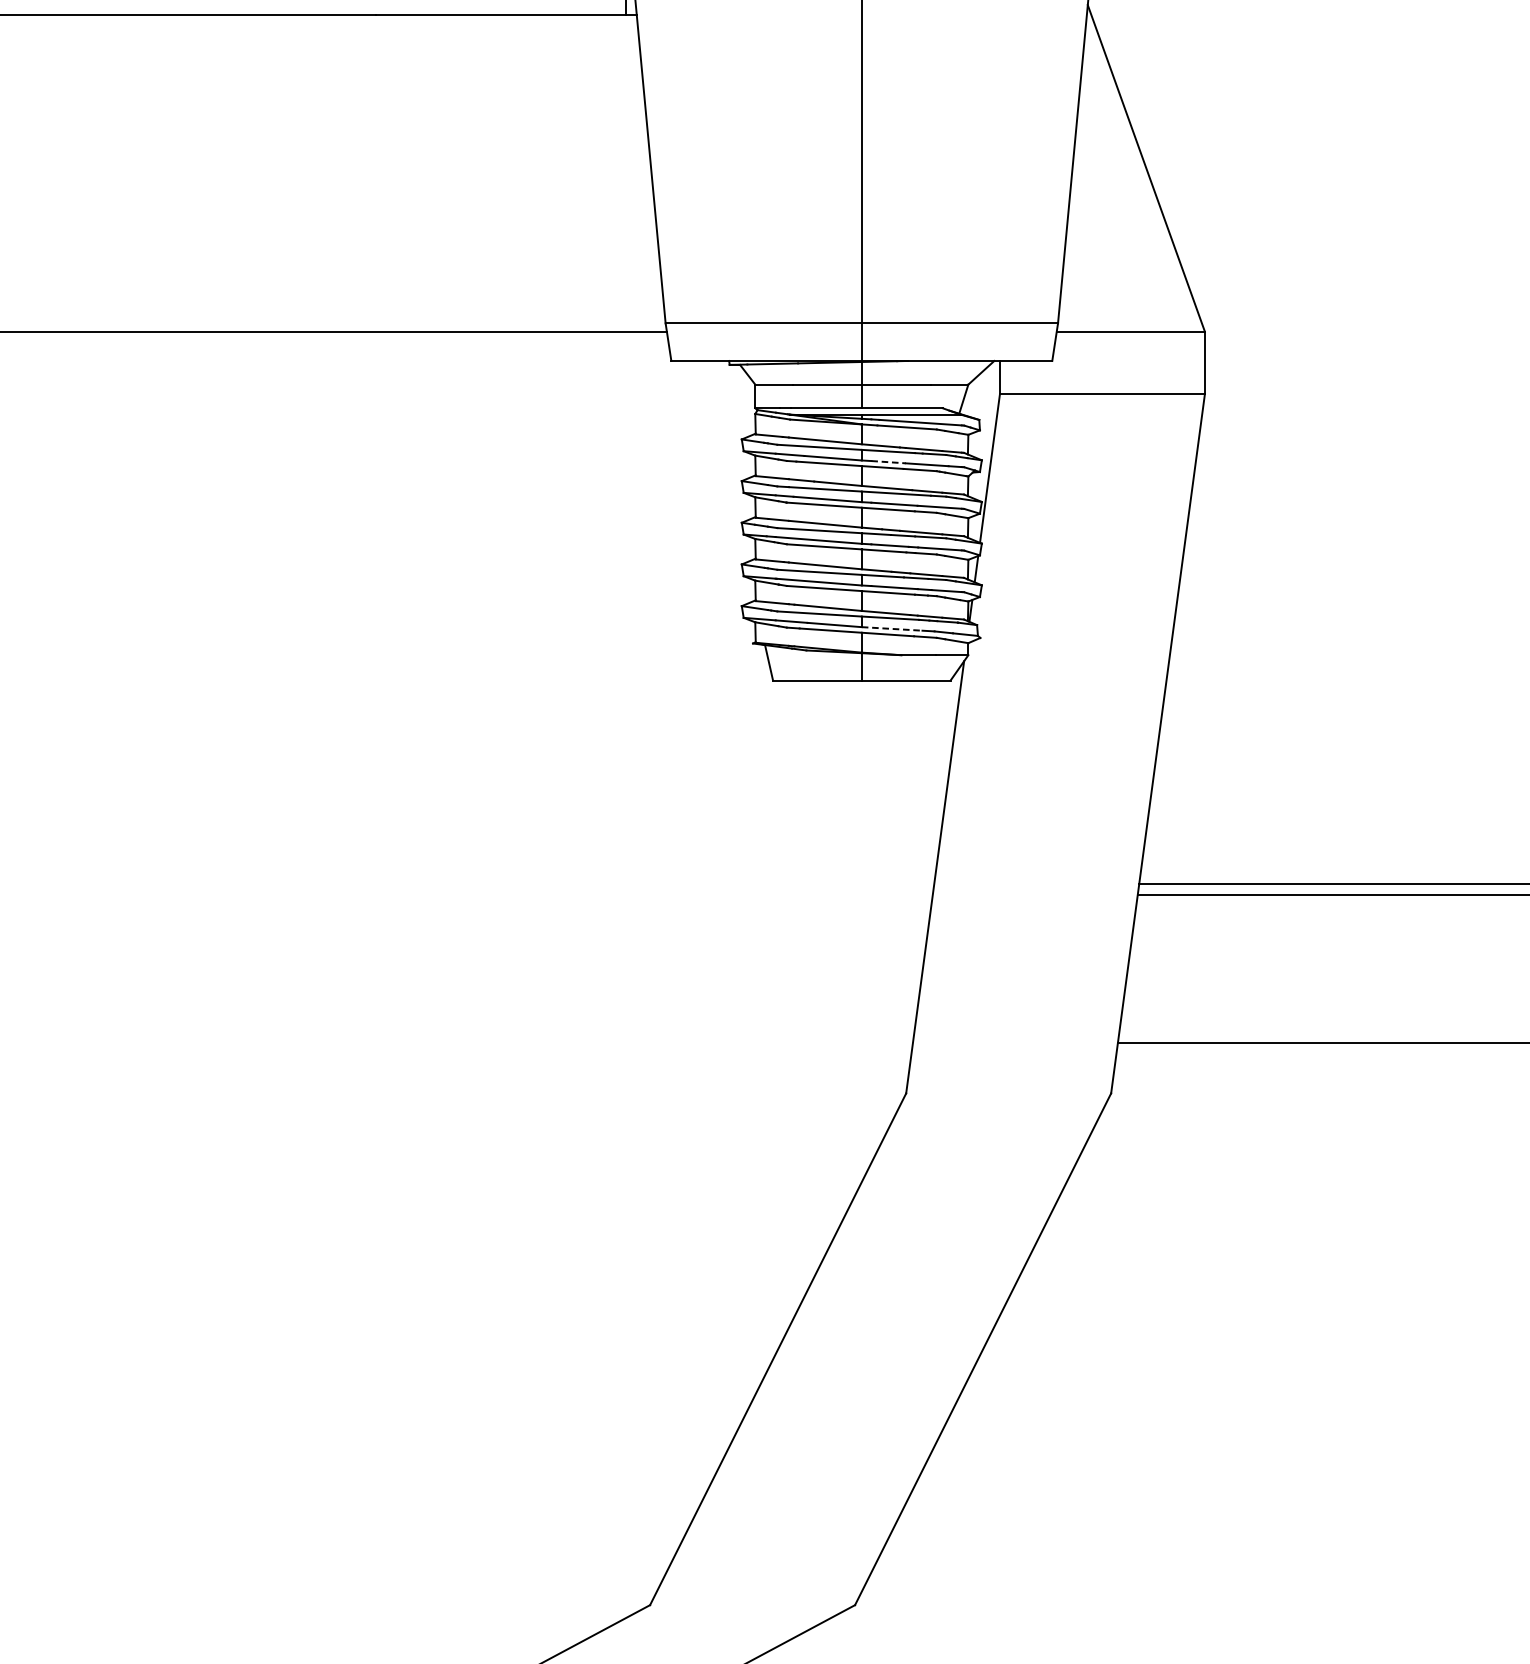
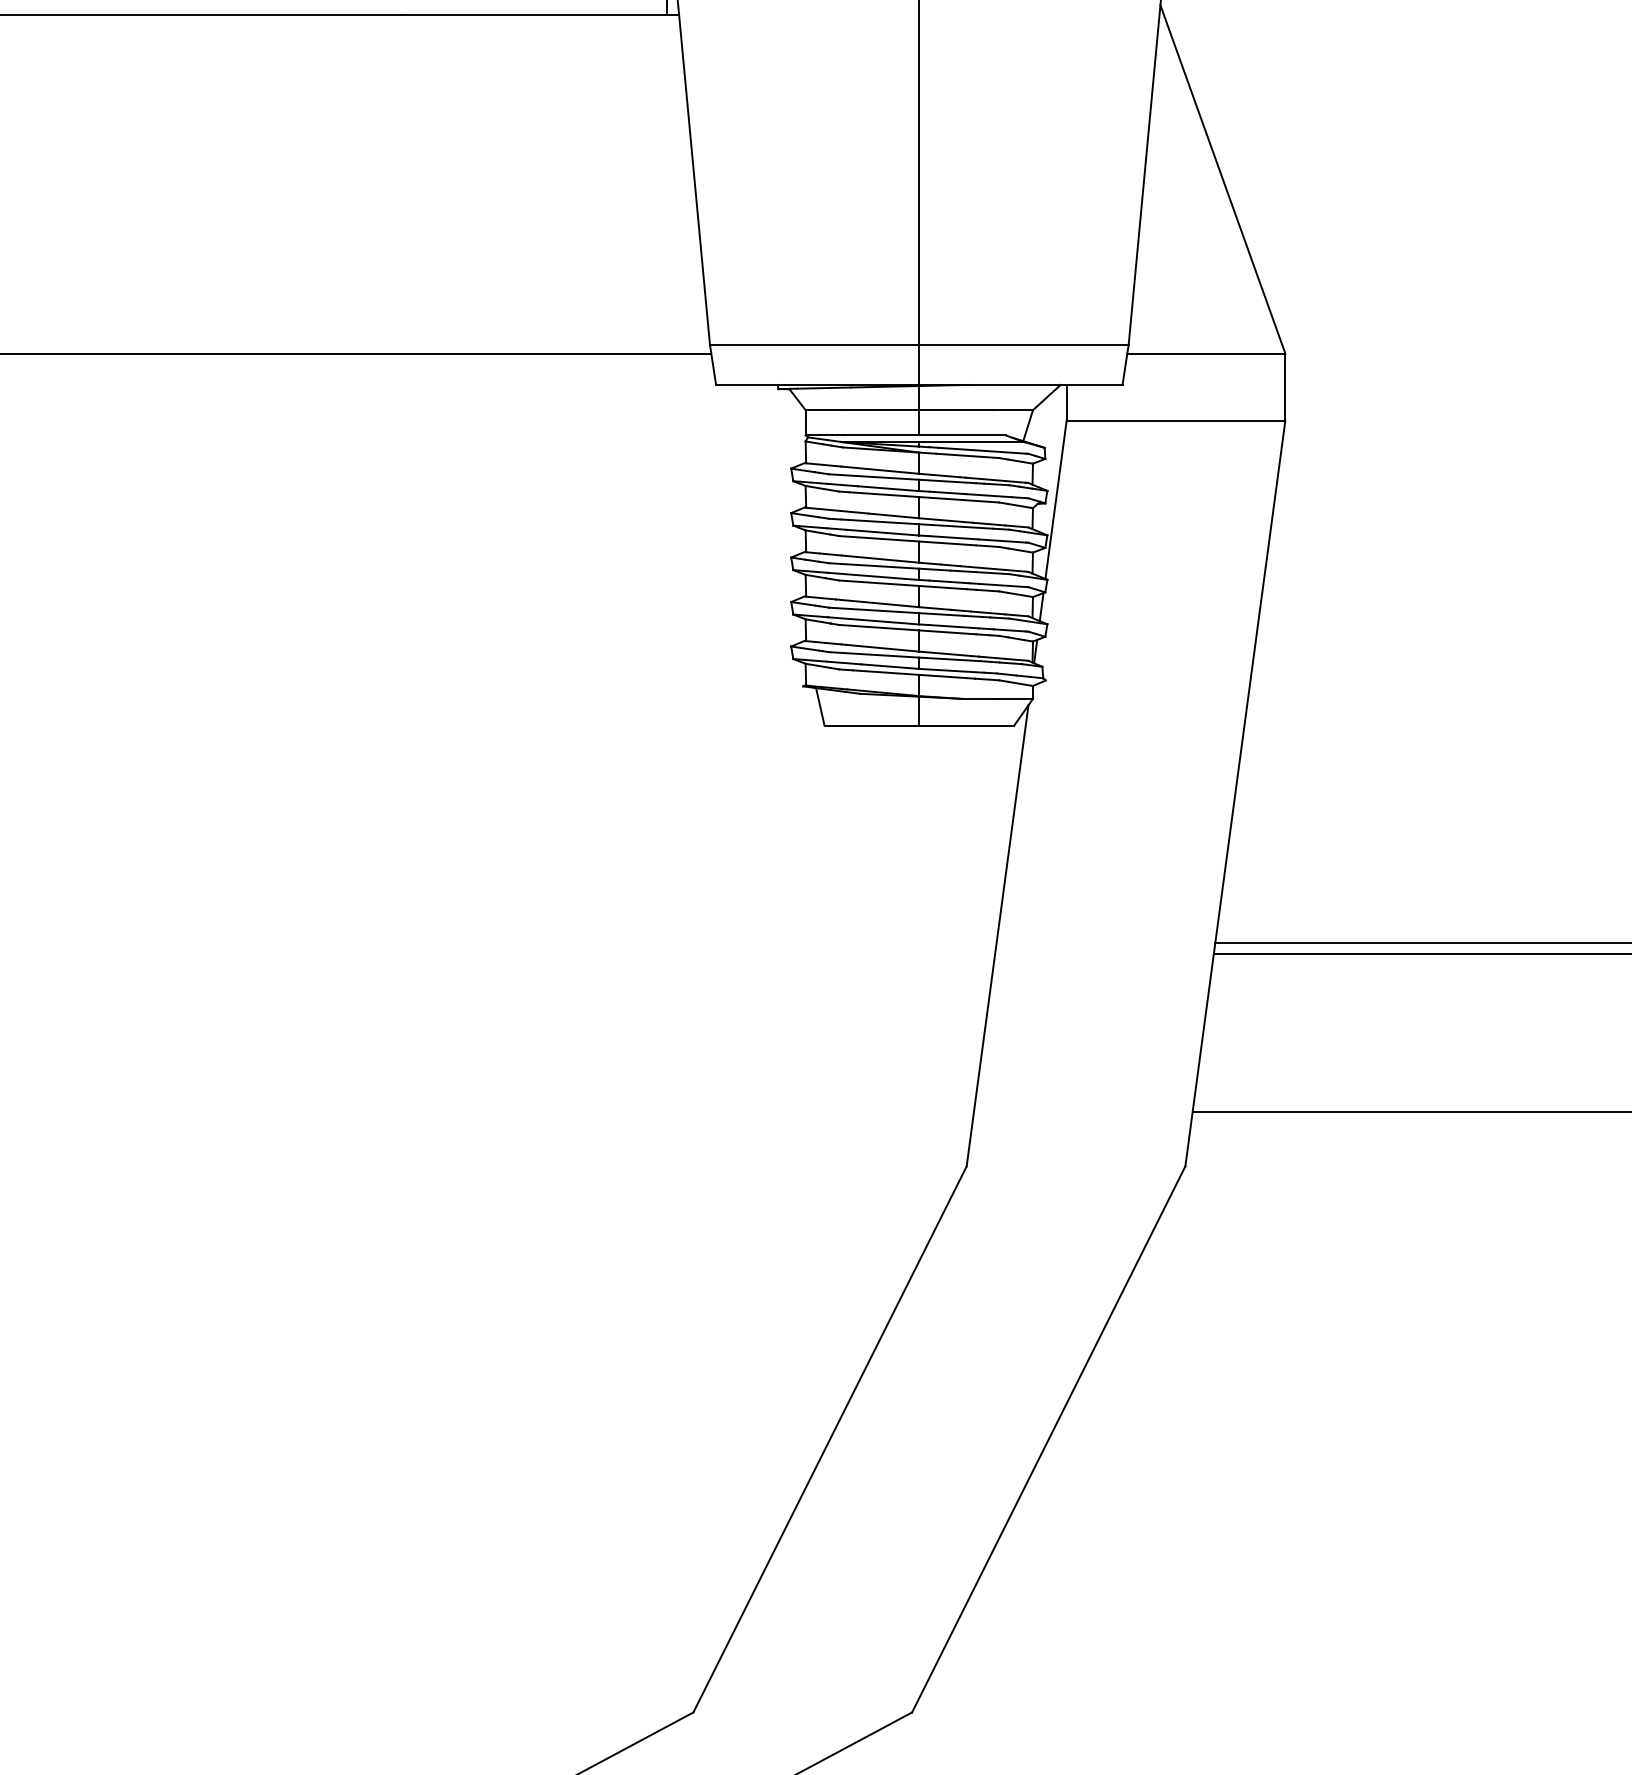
line: (889, 461) -> (948, 492), dashed -> solid
line: (892, 628) -> (952, 670), dashed -> solid

